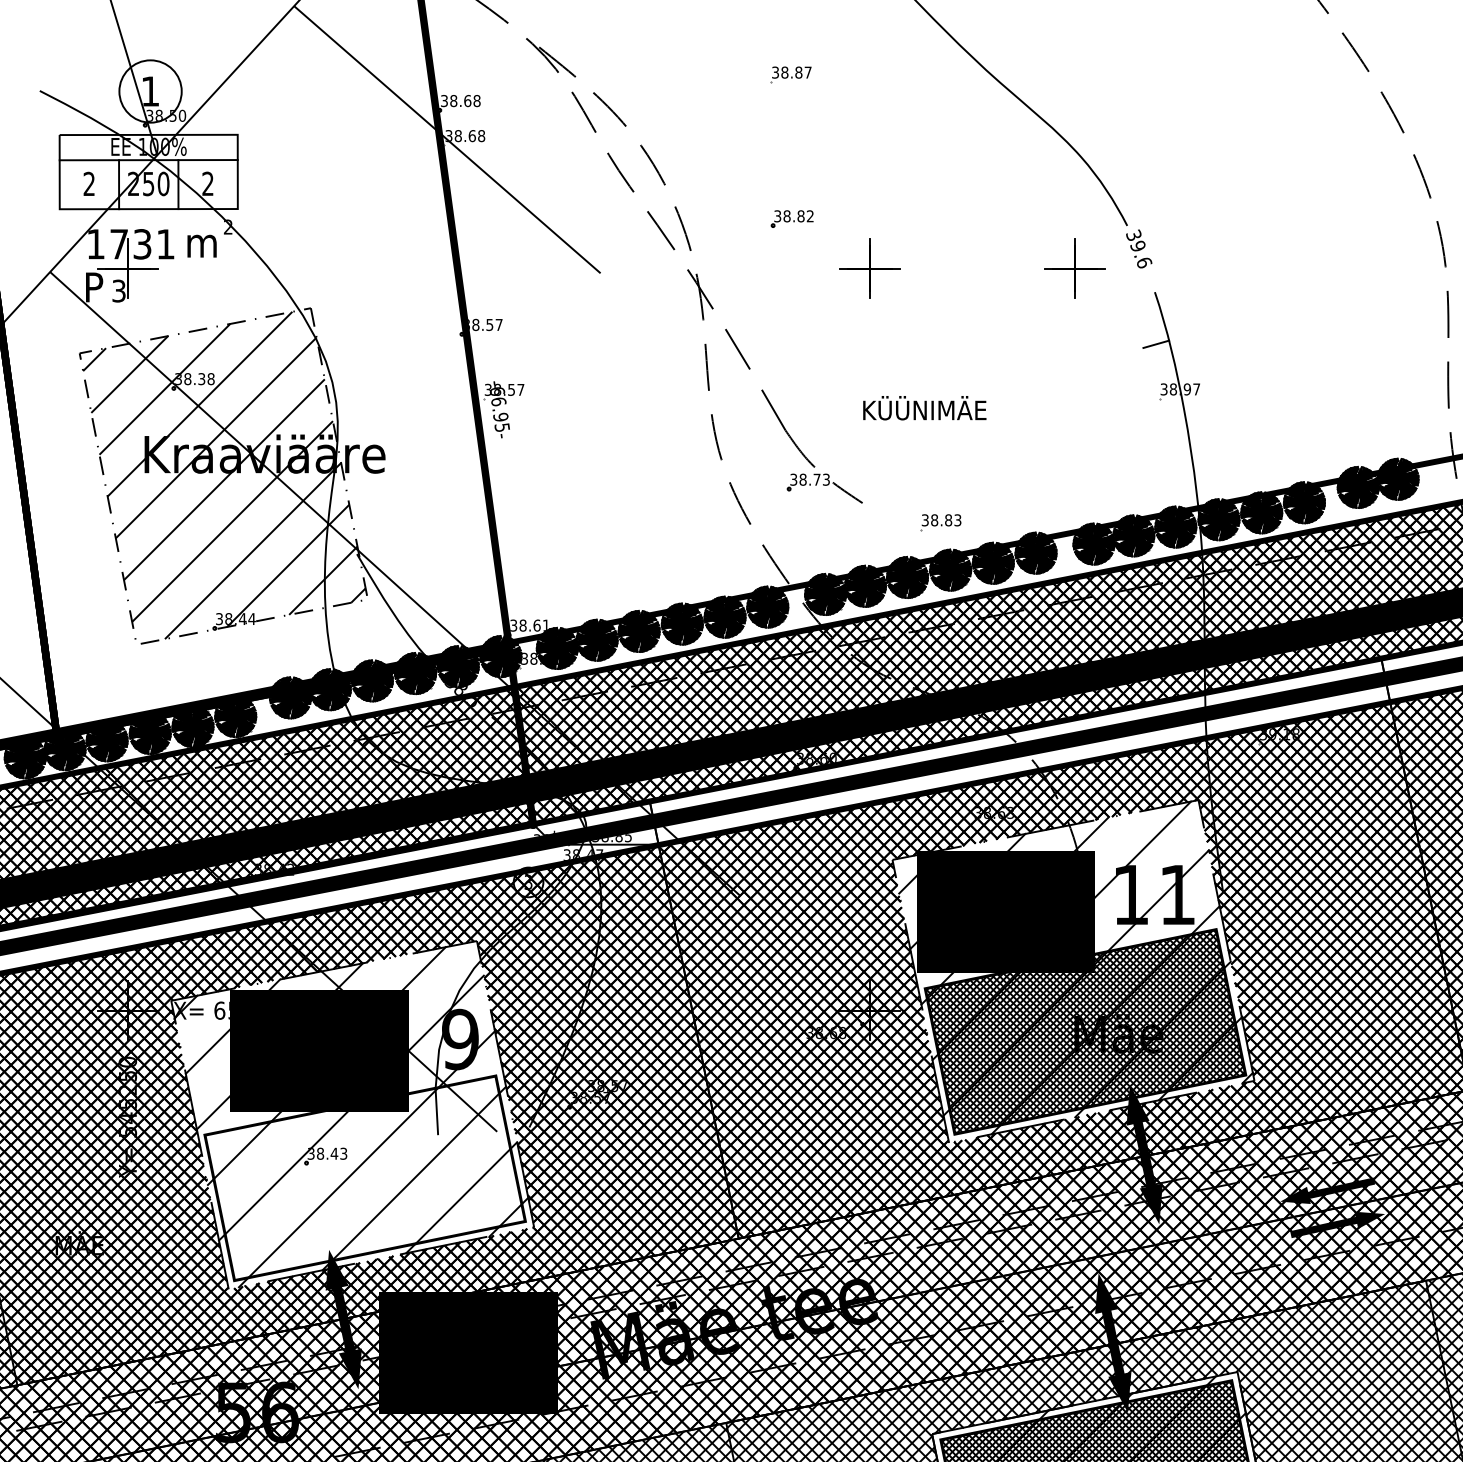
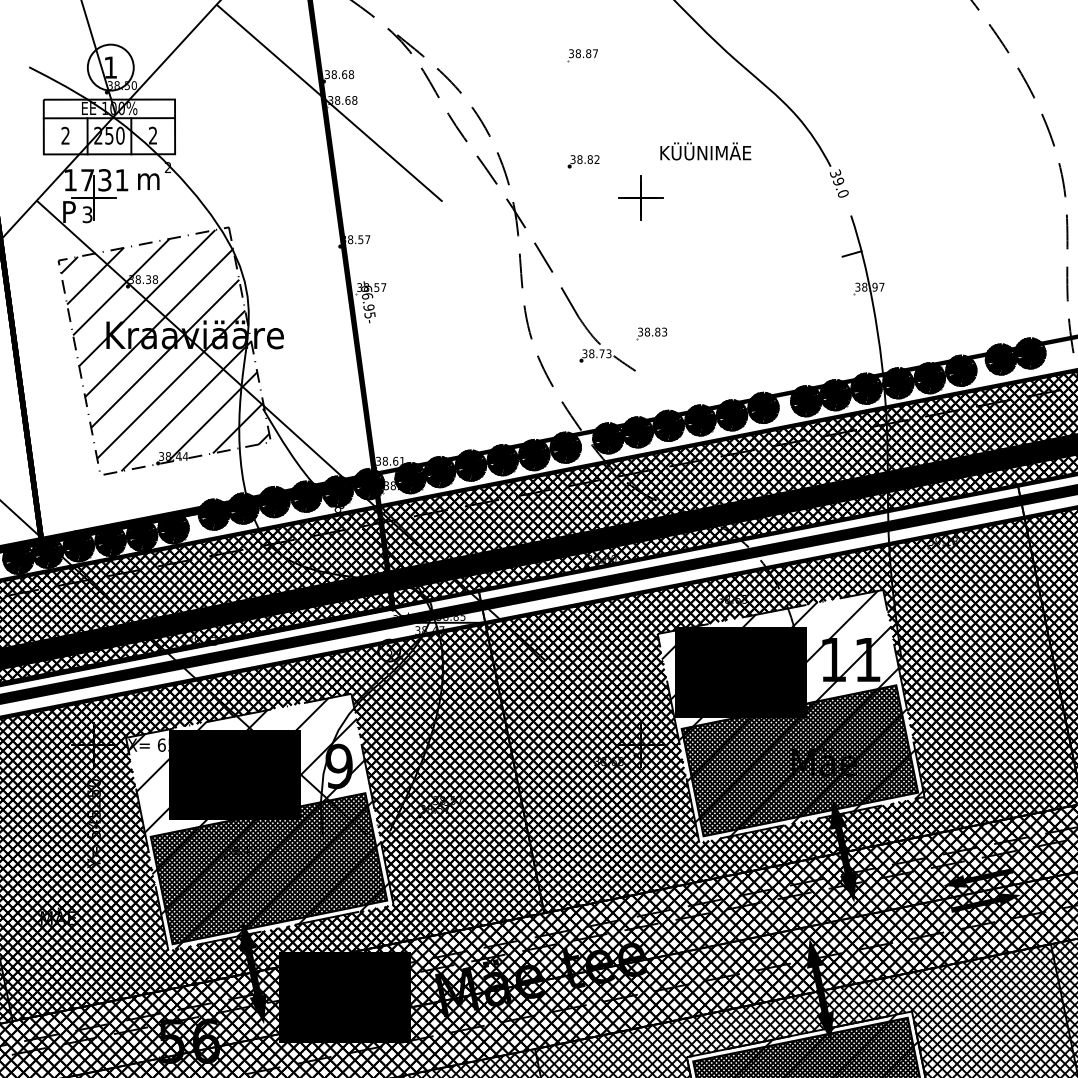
text: (1145, 262) -> (844, 193), 39.6 -> 39.0
part: (1074, 268) -> (791, 198), removed
text: (924, 408) -> (705, 151), moved
part: (940, 522) -> (651, 333), moved
hatch: (365, 1178) -> (269, 868), added

